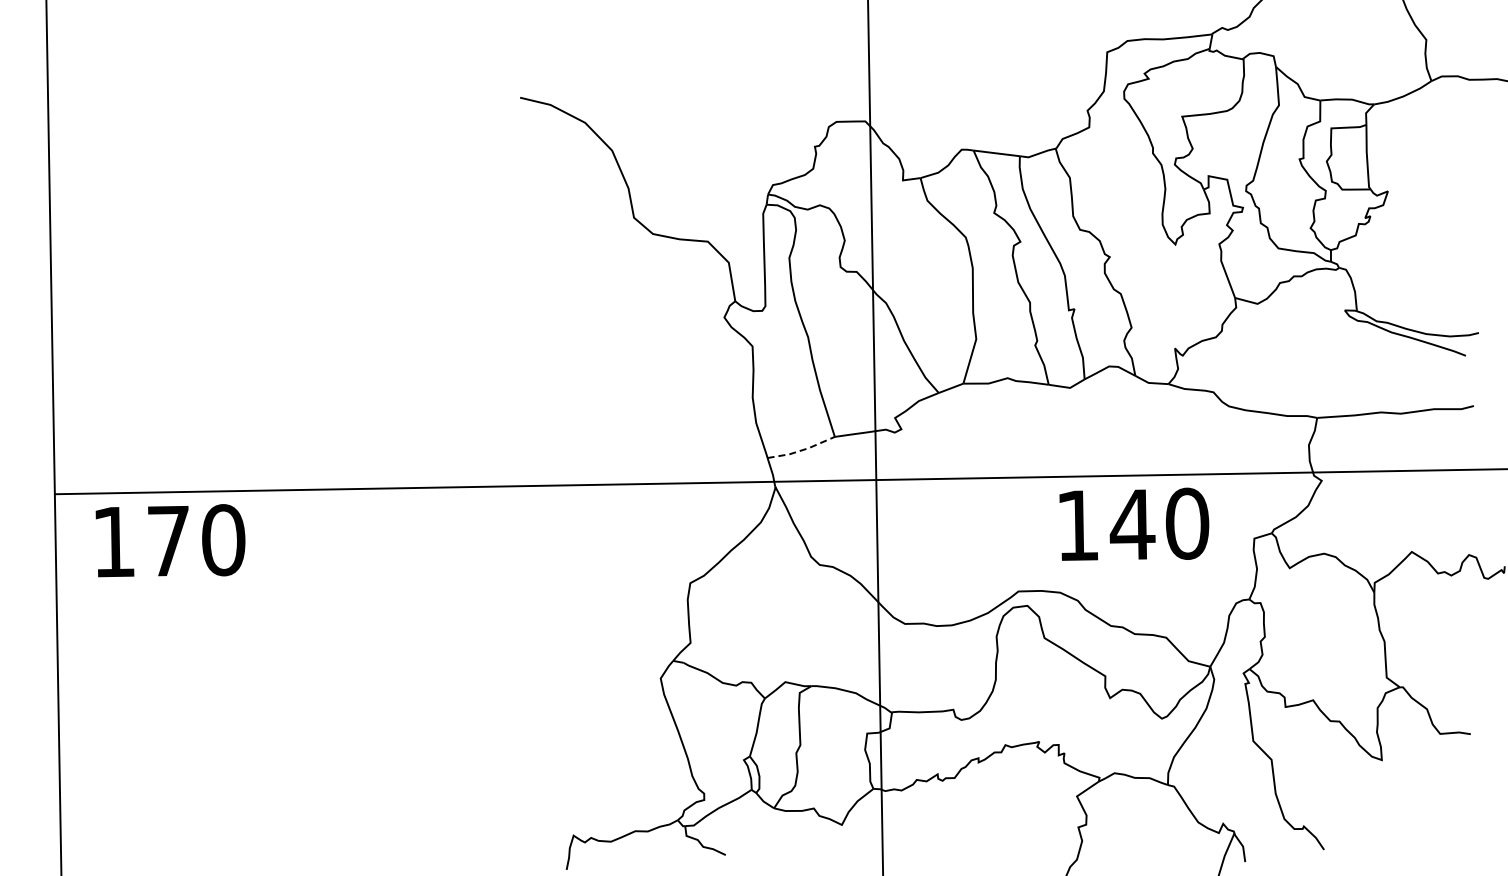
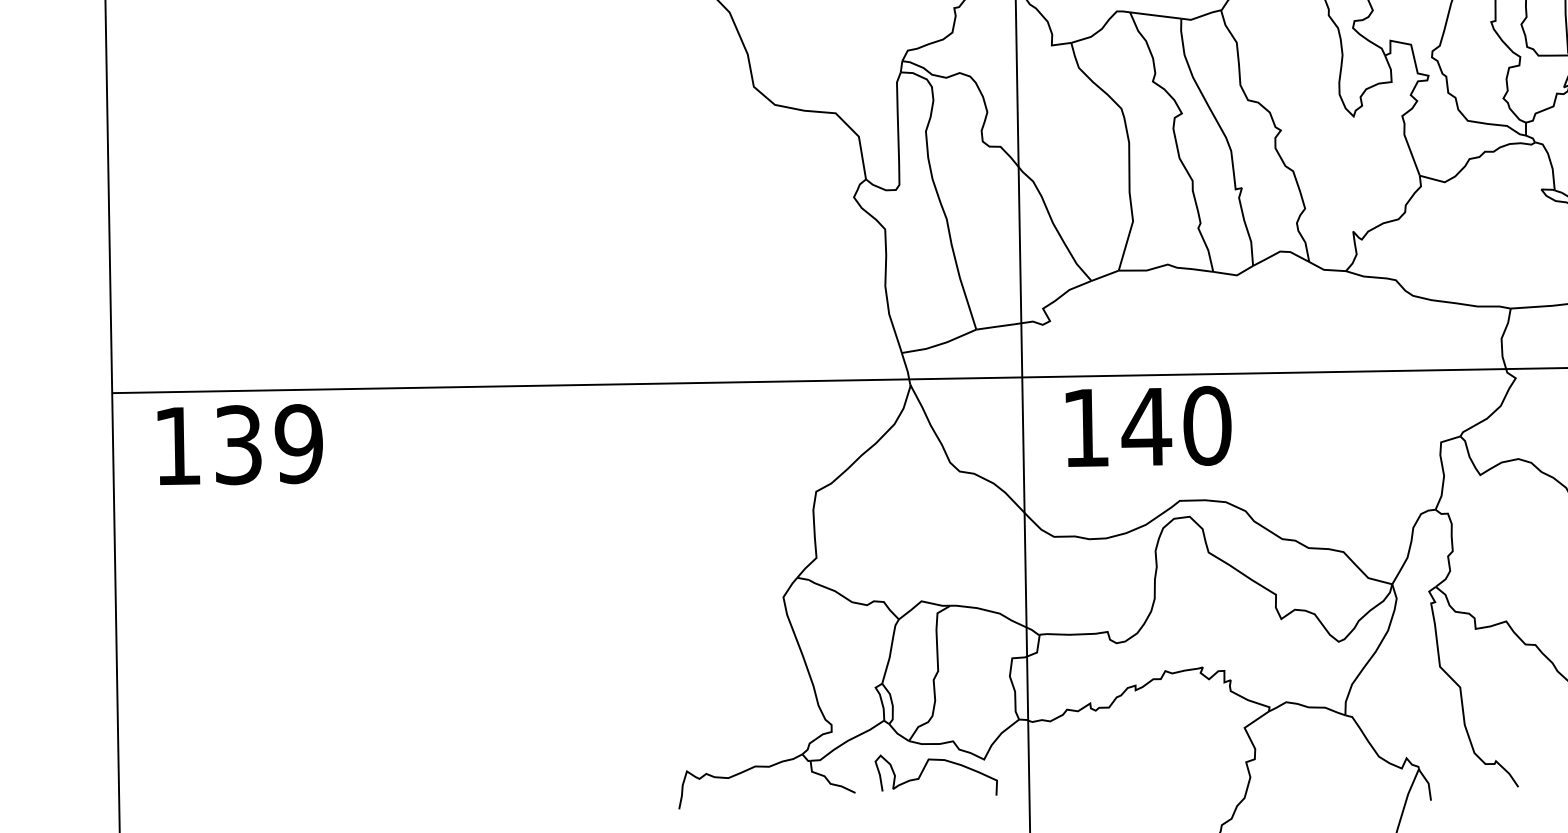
line: (802, 450) -> (940, 344), dashed -> solid
text: (1134, 523) -> (1148, 425), moved
text: (196, 540) -> (269, 444), 170 -> 139
curve: (788, 833) -> (924, 769), added

